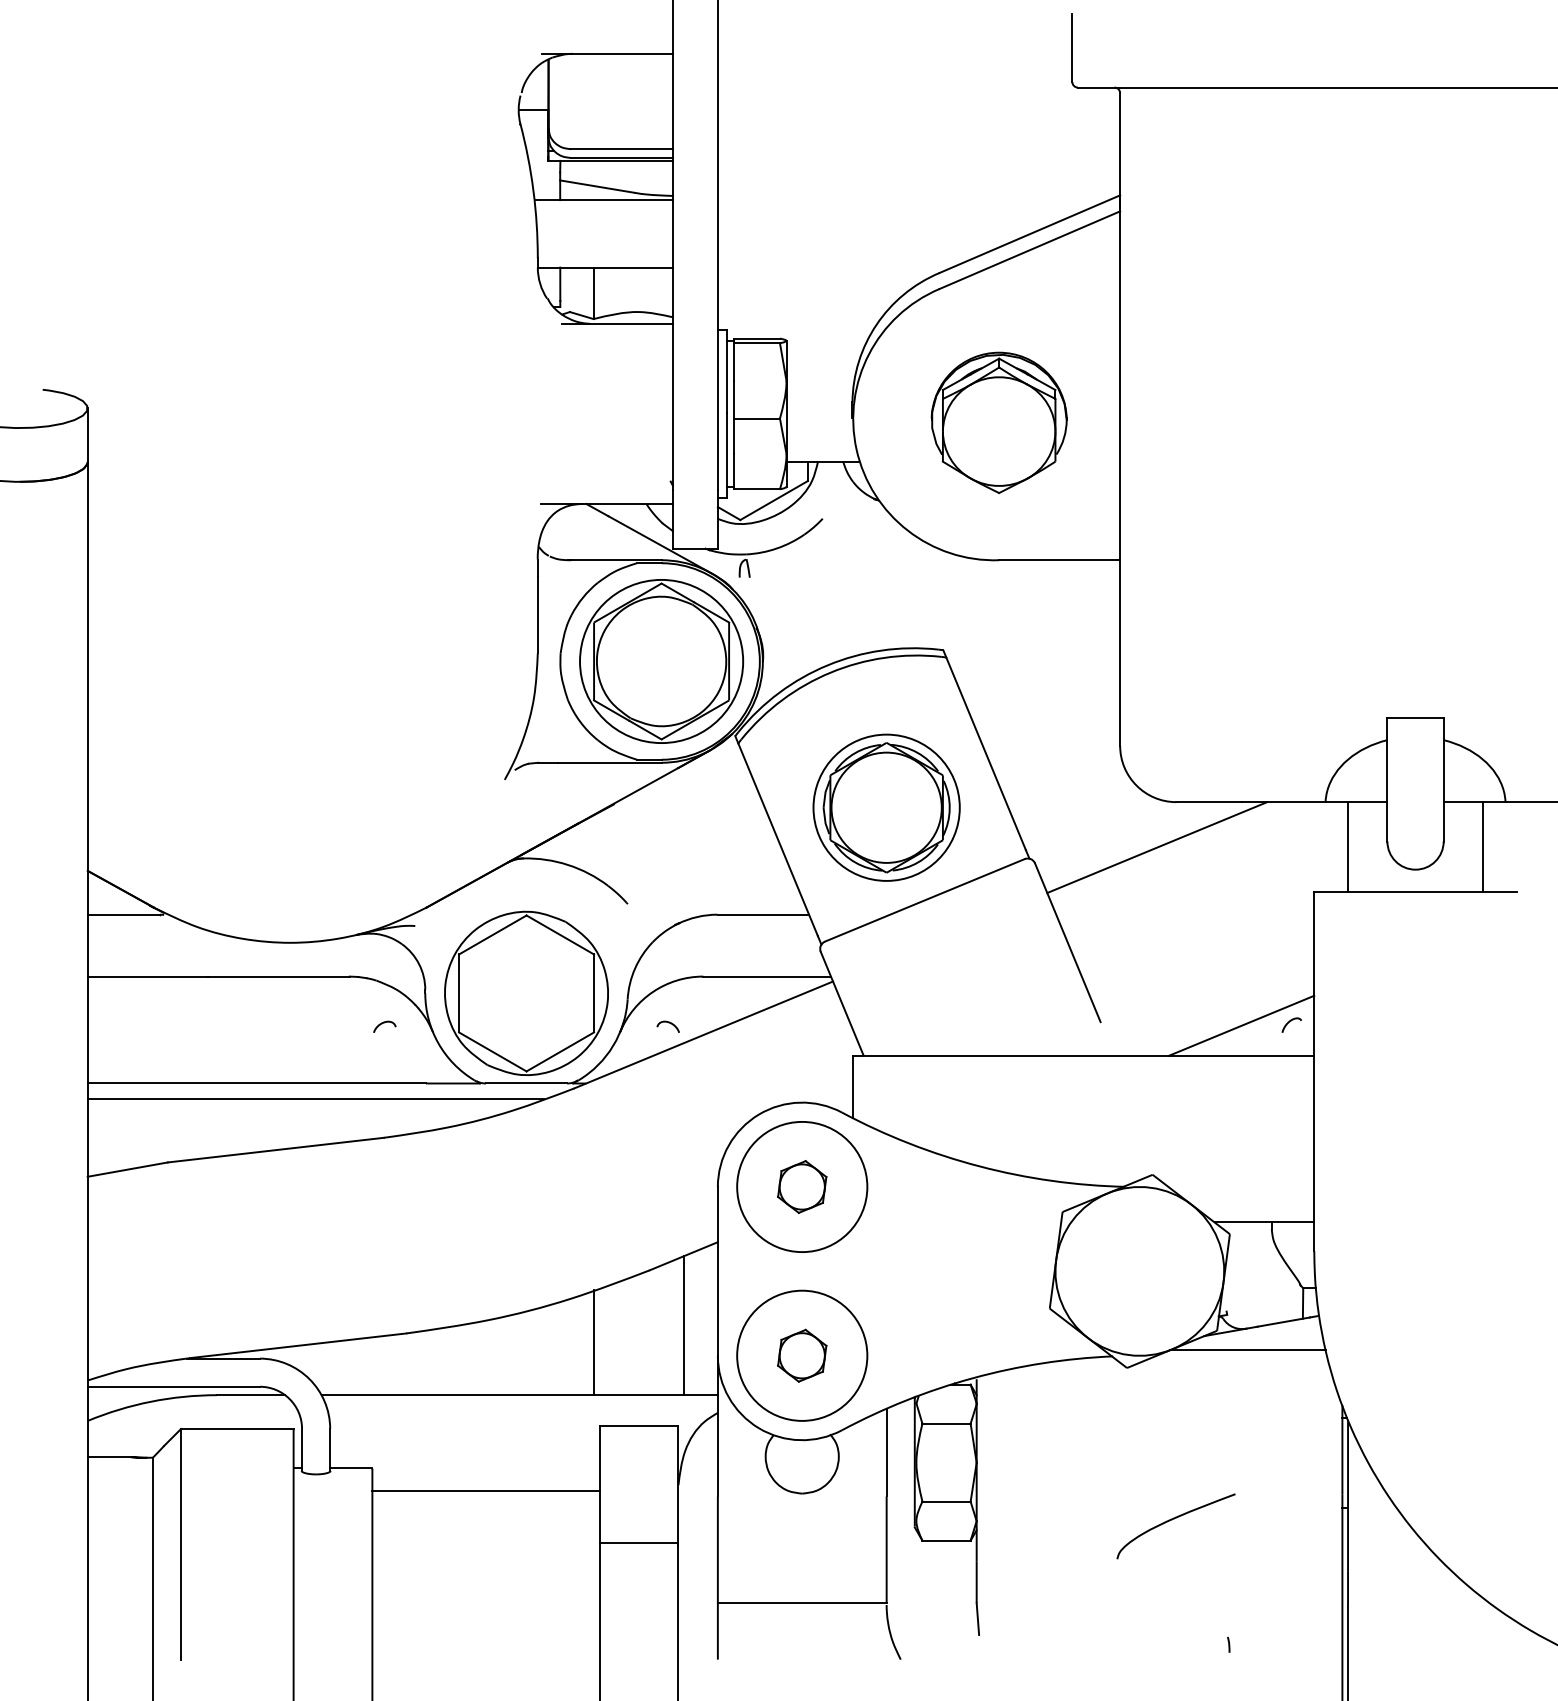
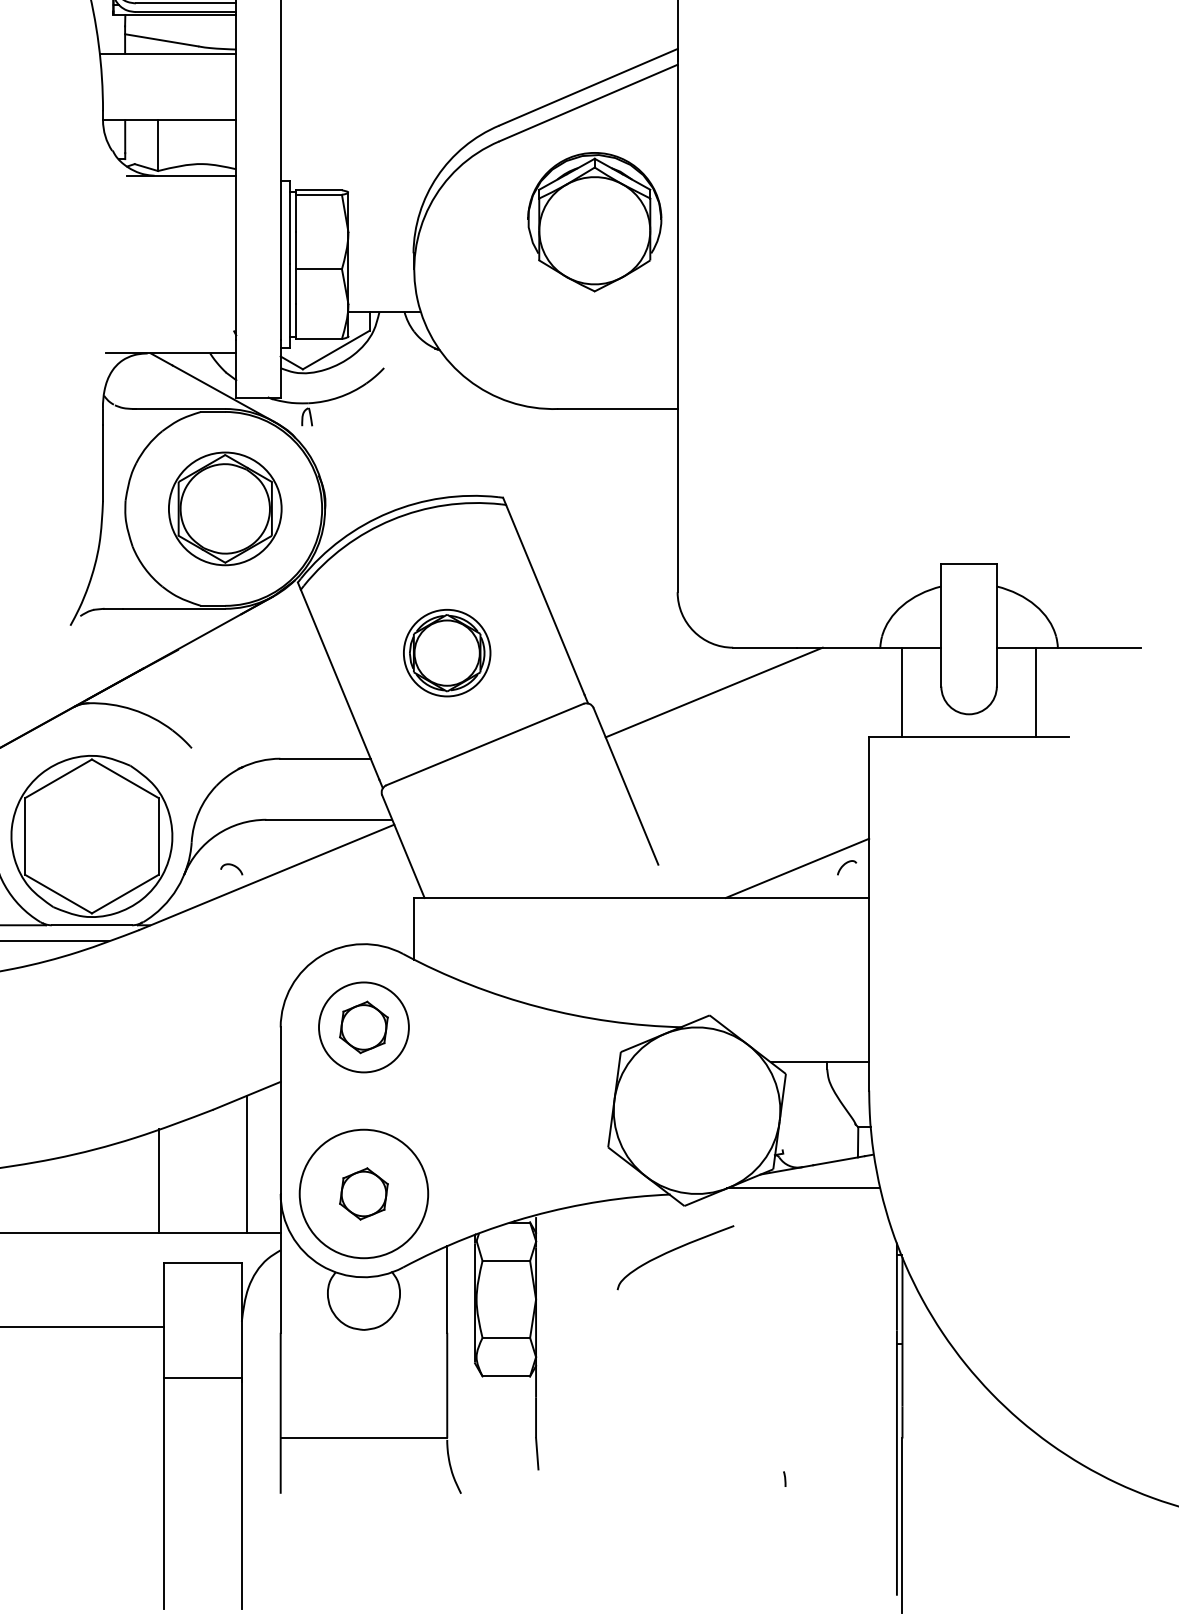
part: (998, 422) -> (594, 221), moved
part: (661, 661) -> (225, 508), size x0.7
part: (886, 807) -> (447, 652), size x0.6
circle: (802, 1186) -> (364, 1026), size x0.7
curve: (1172, 1520) -> (672, 1251), moved

